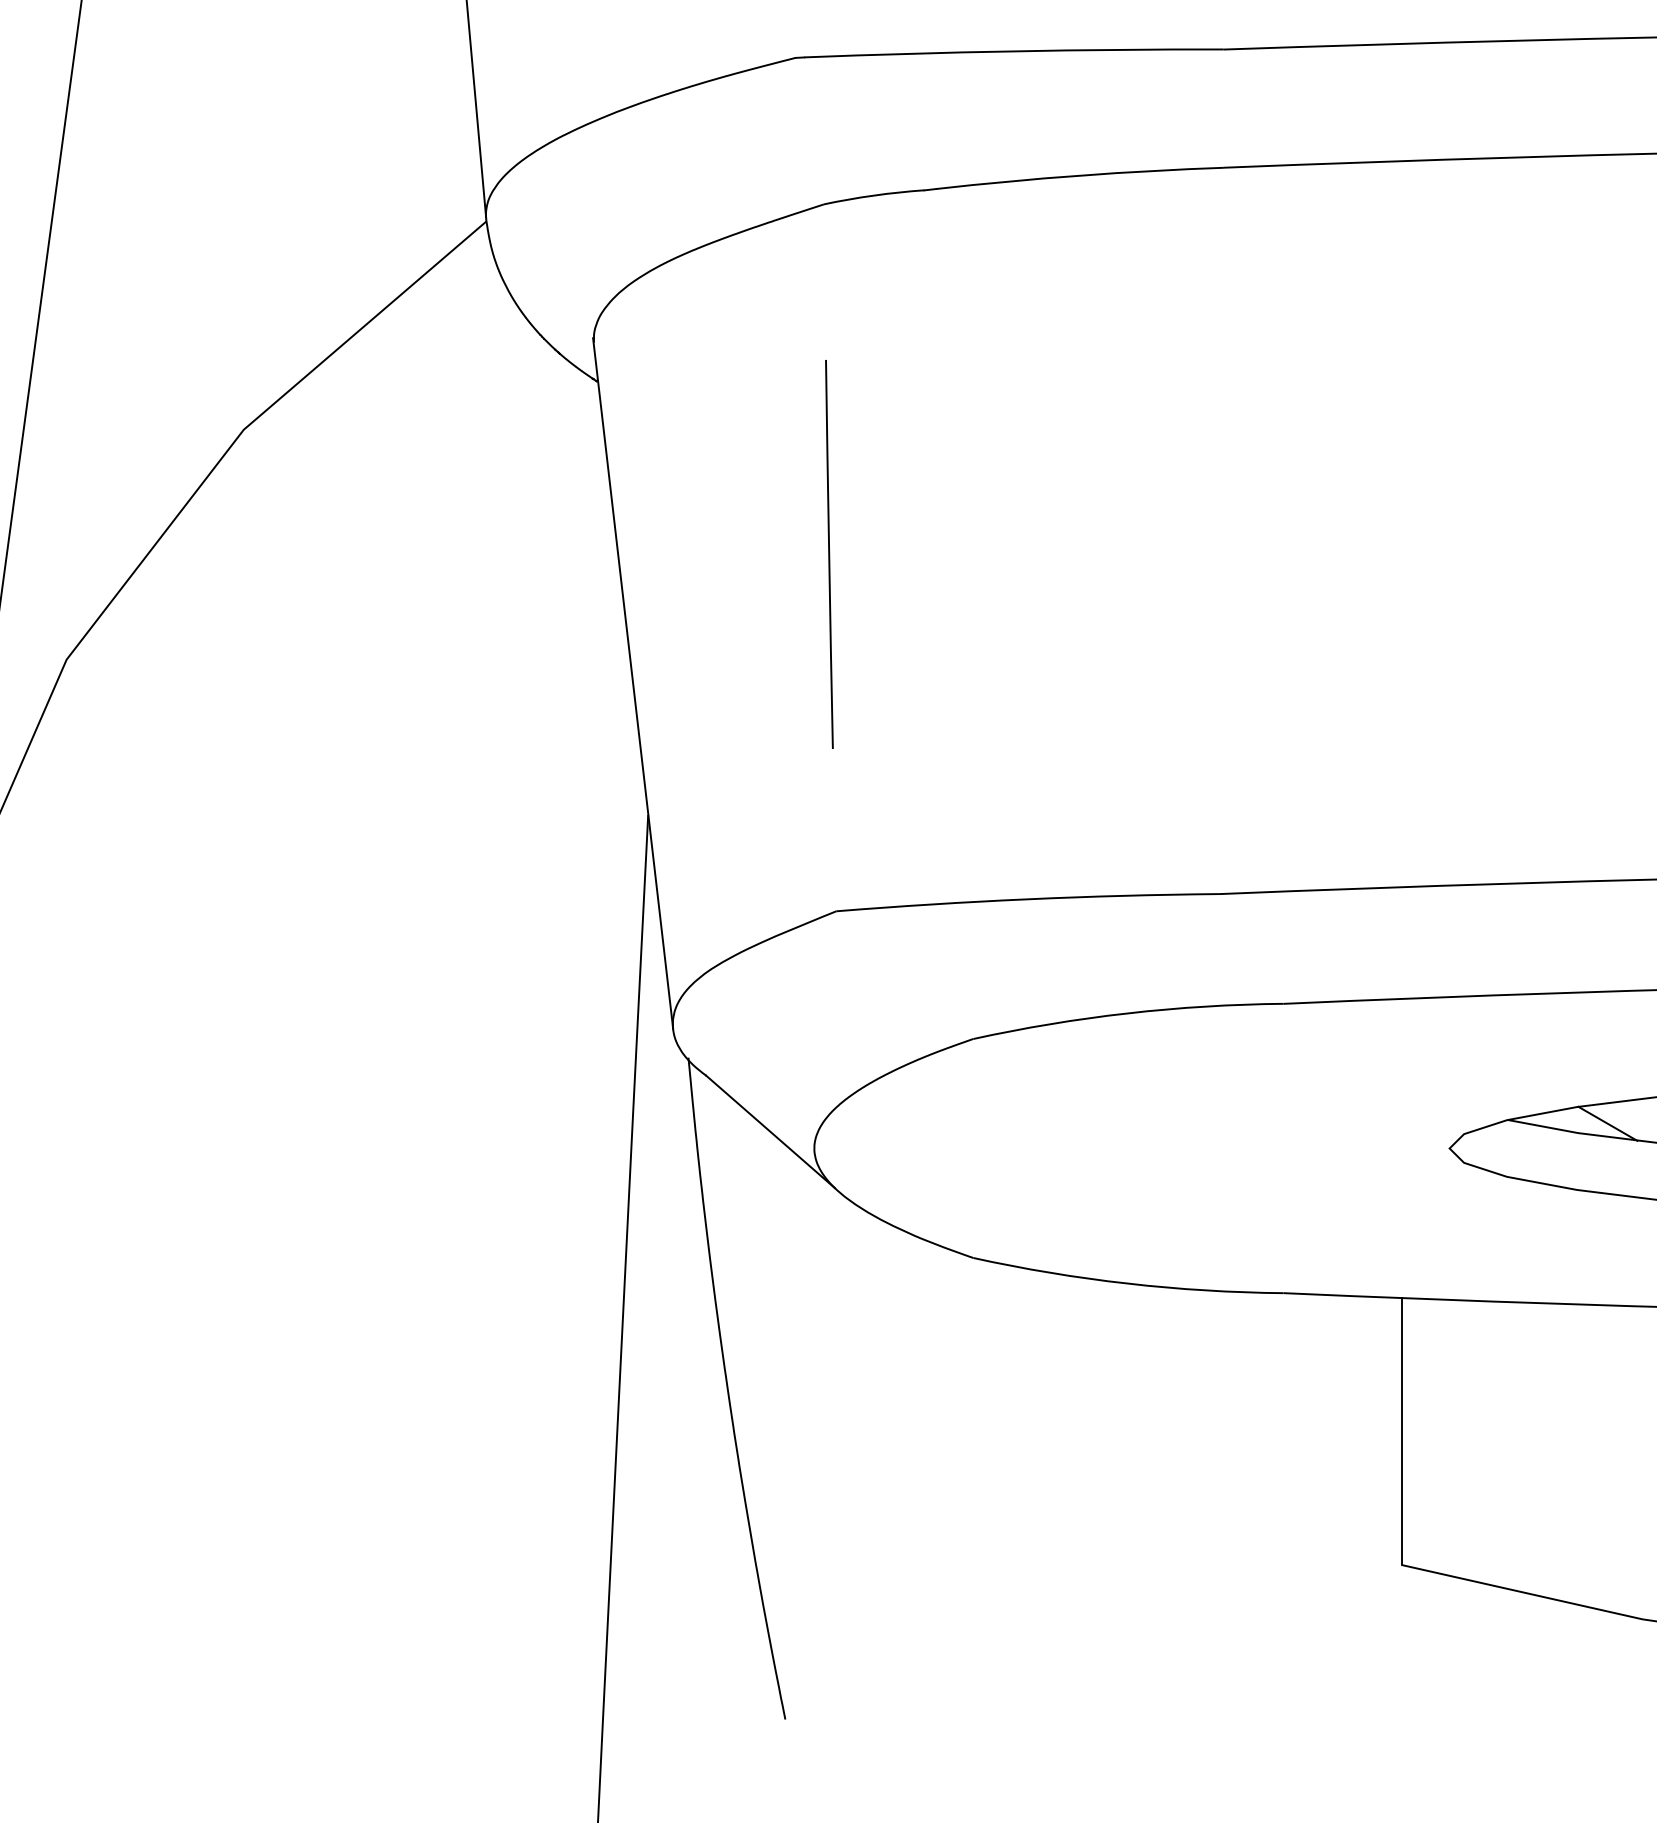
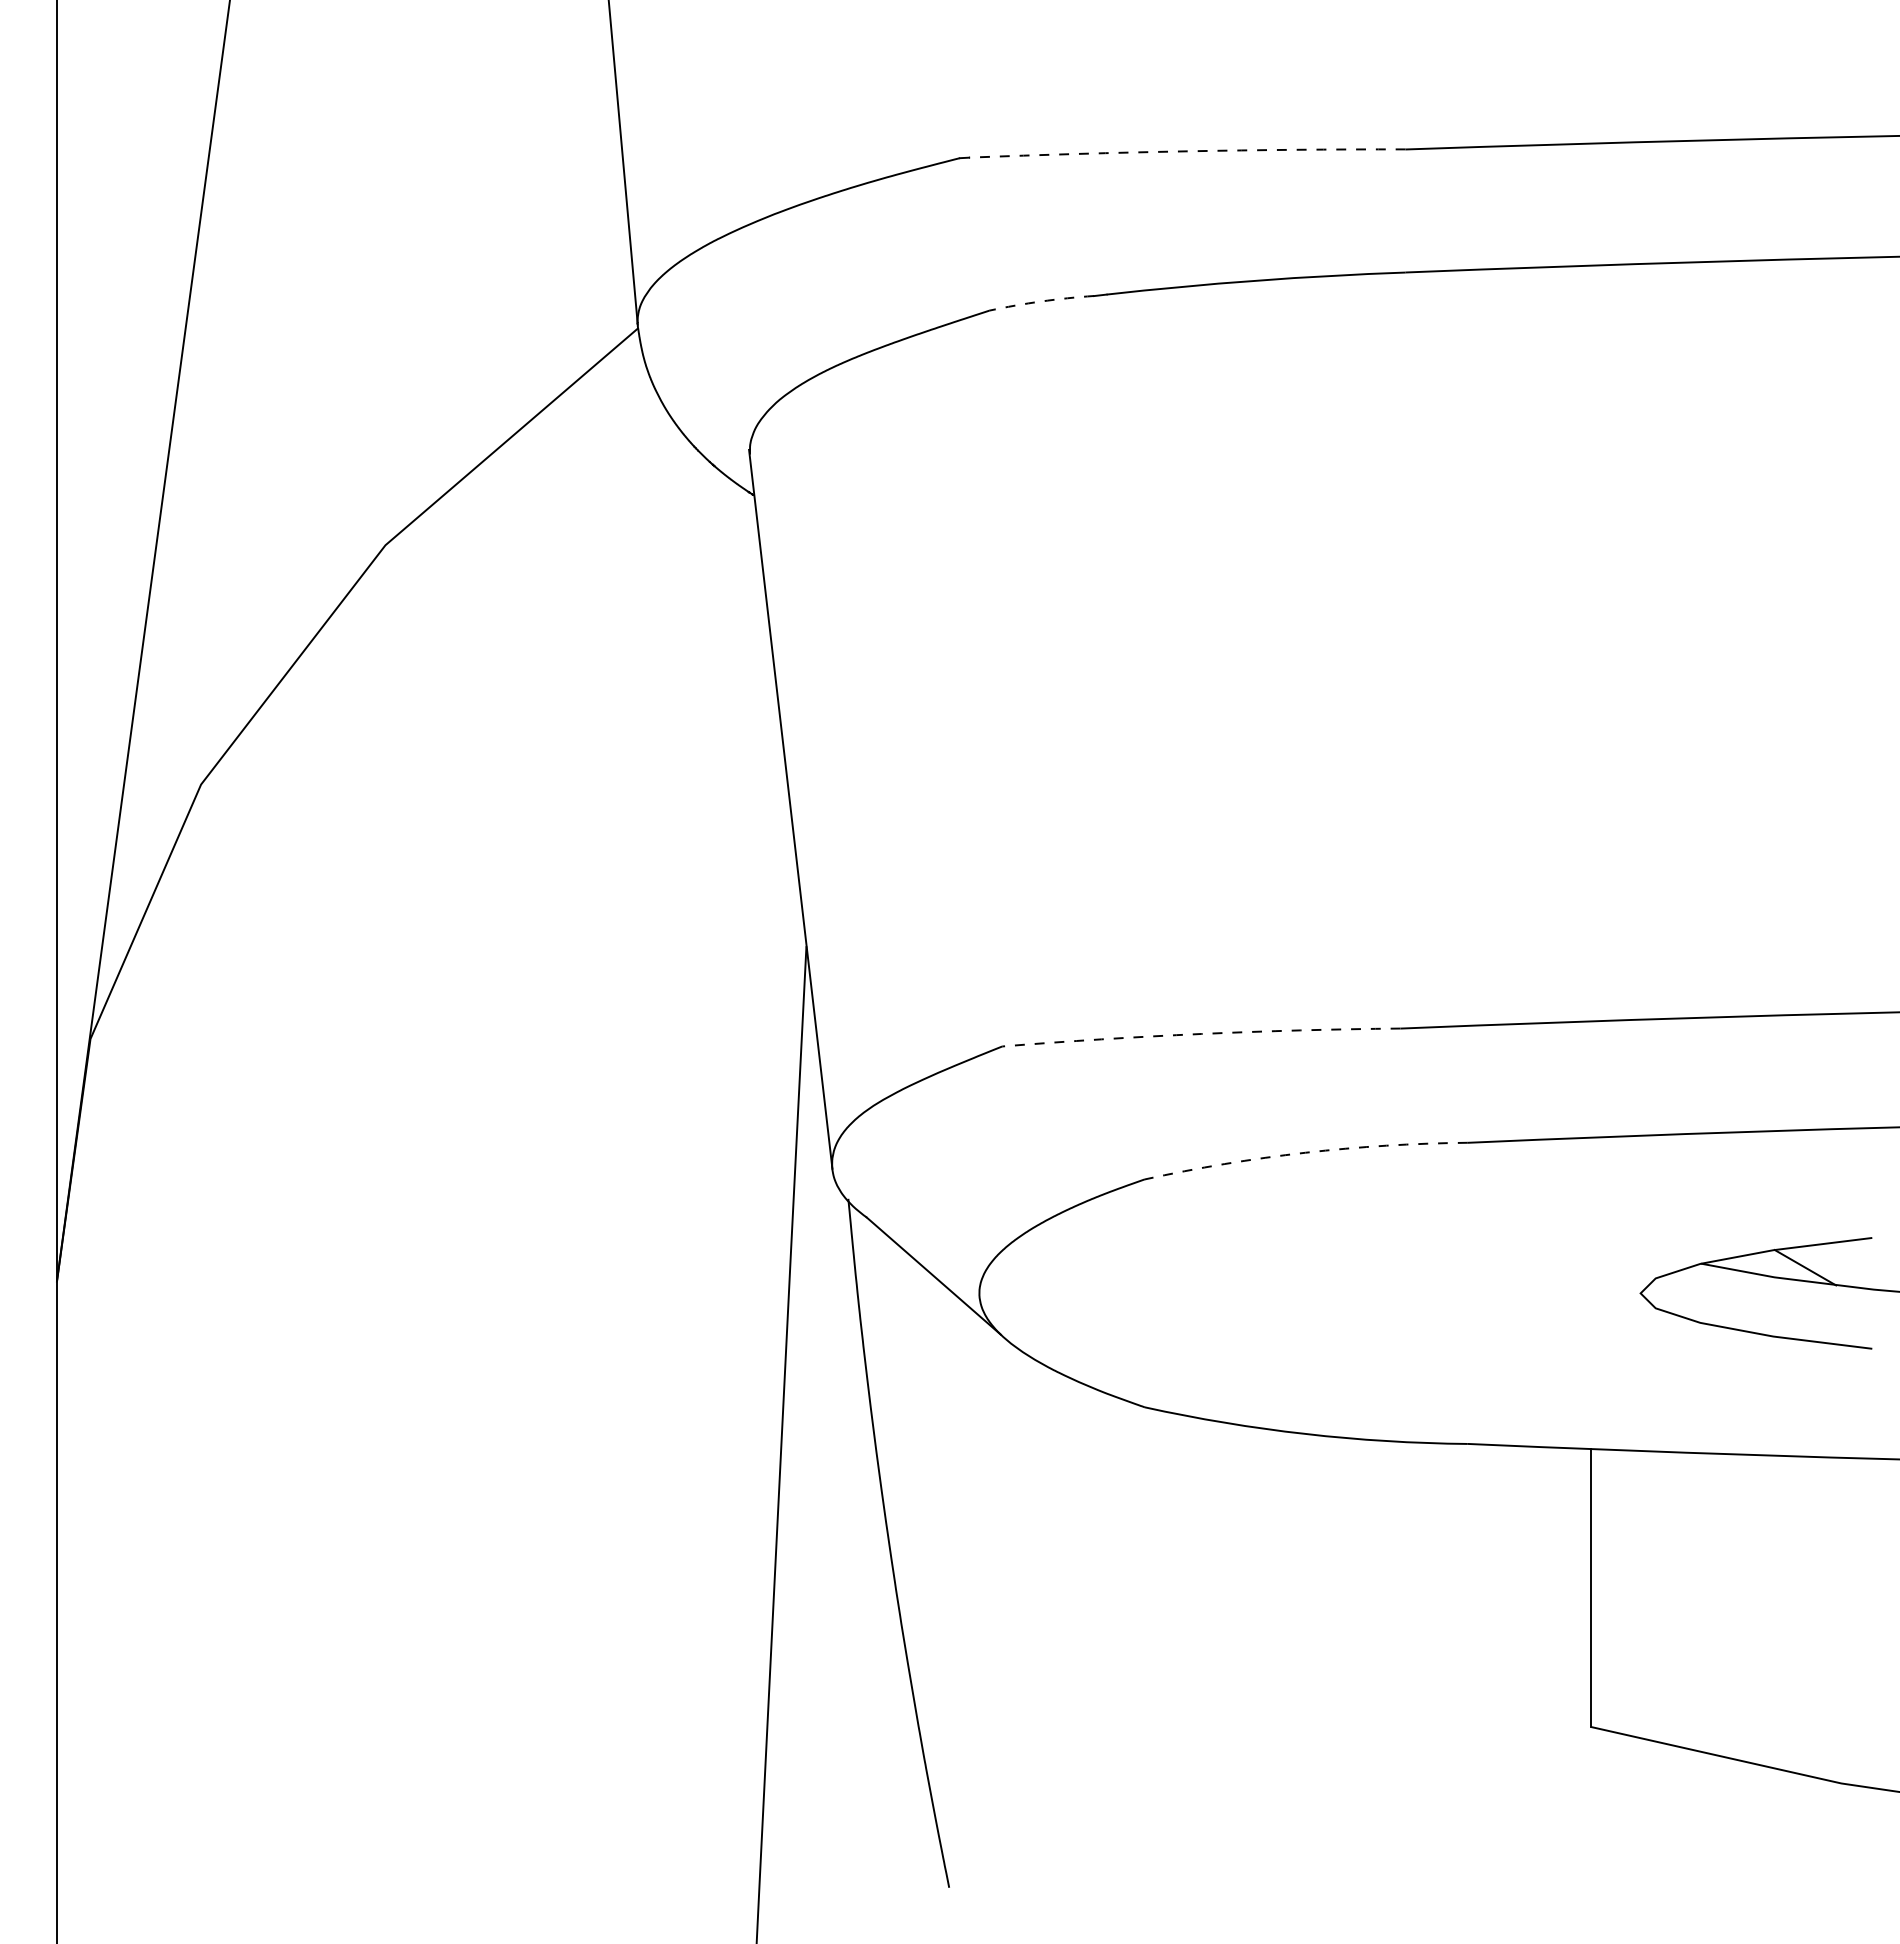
arc: (1014, 51) -> (1187, 151), solid -> dashed
arc: (874, 195) -> (1041, 301), solid -> dashed
line: (828, 553) -> (994, 674), removed
arc: (1027, 898) -> (1201, 1033), solid -> dashed
arc: (1127, 1013) -> (1305, 1152), solid -> dashed

